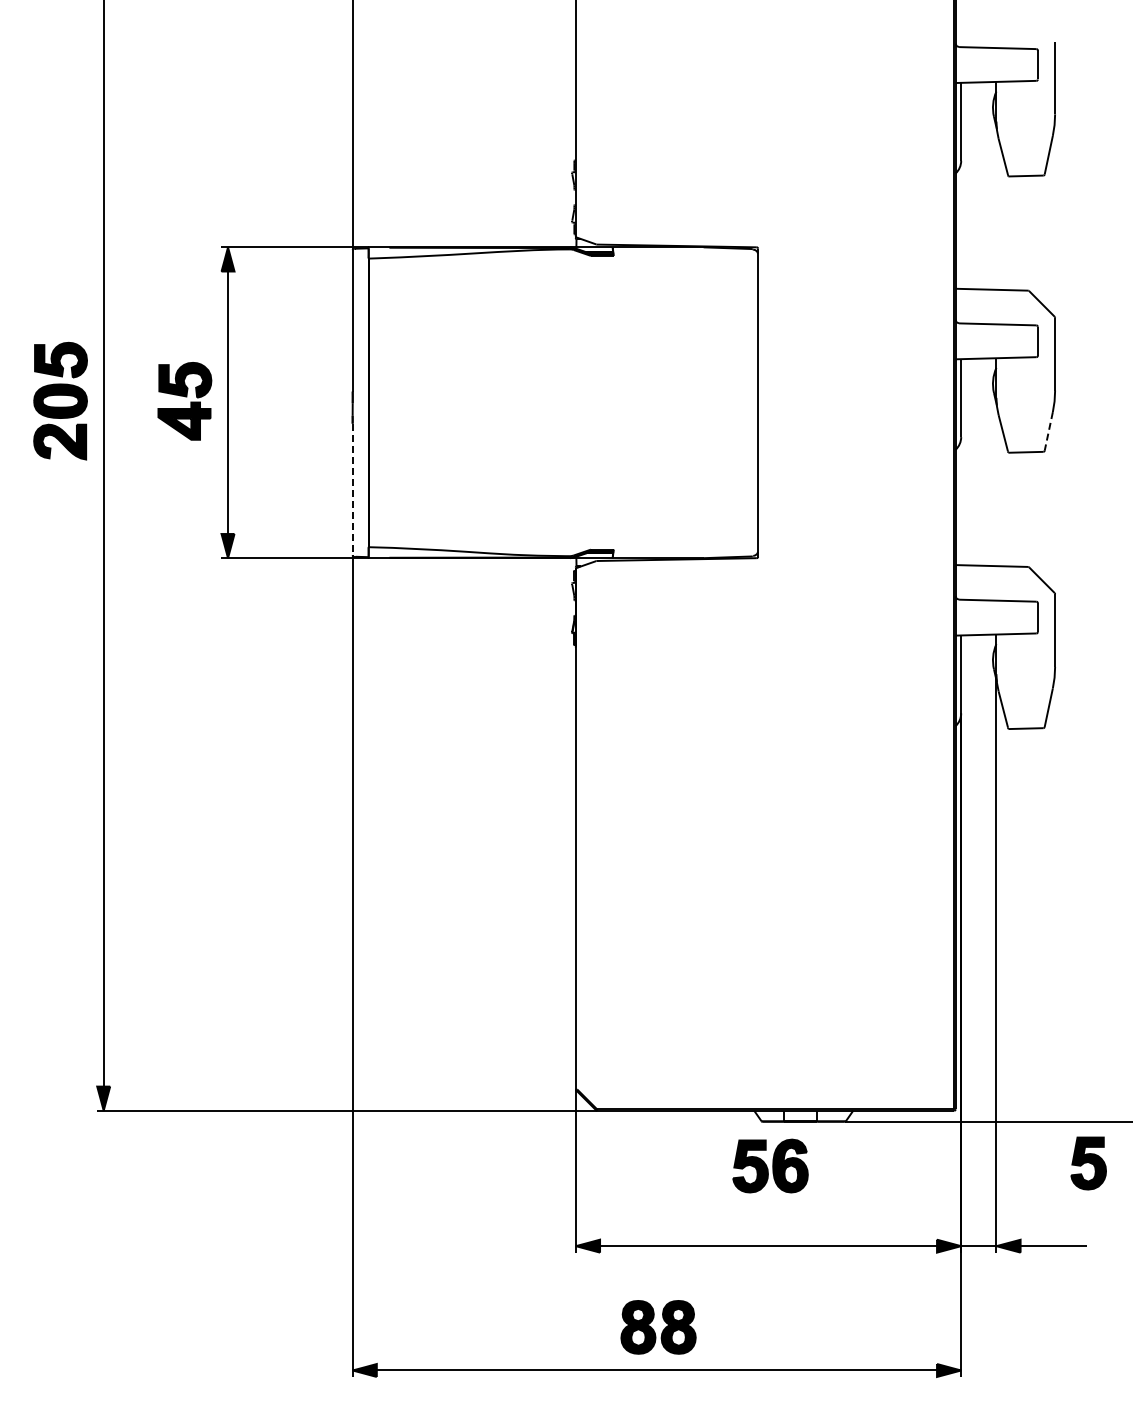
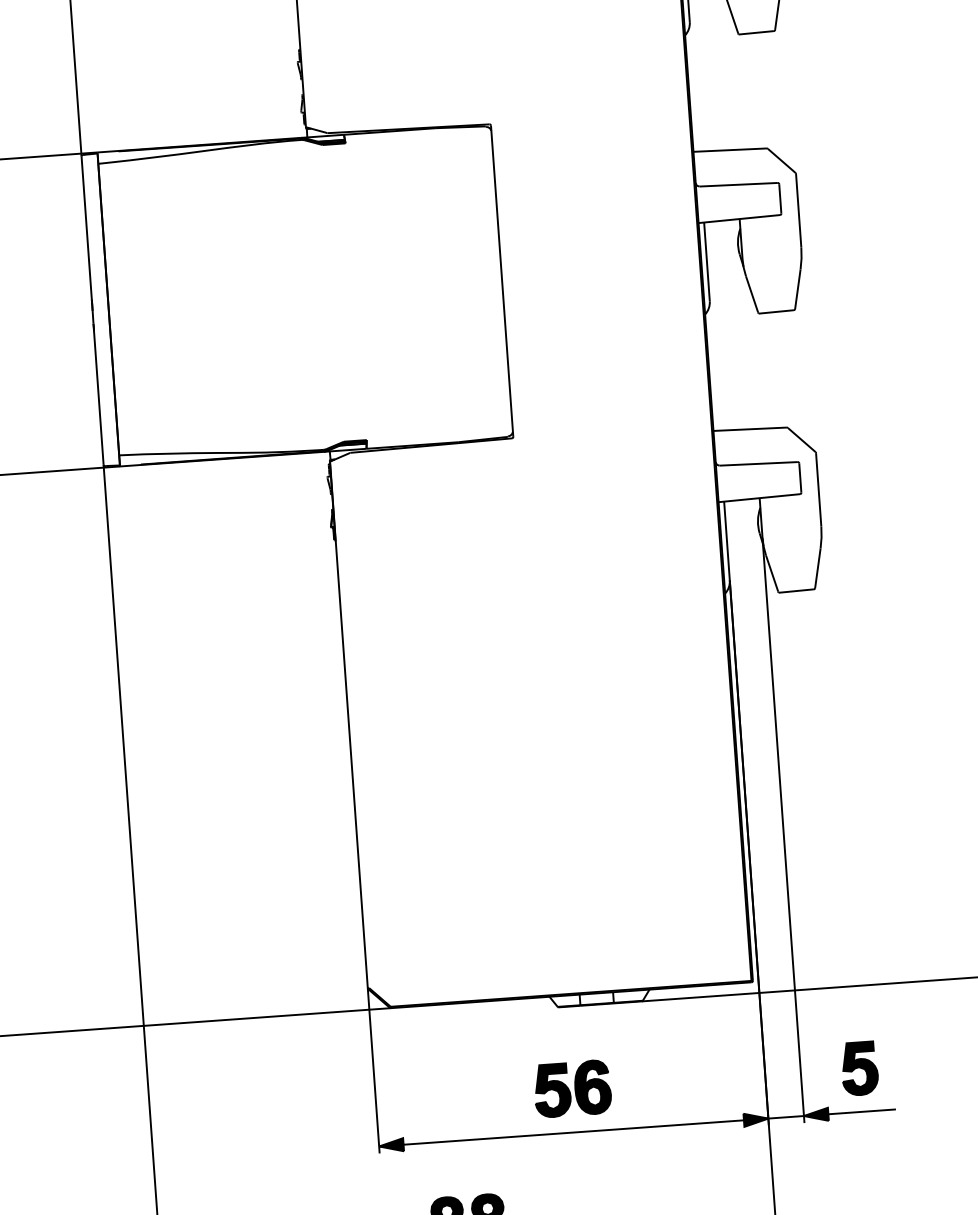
line: (1048, 431) -> (797, 289), dashed -> solid
line: (352, 489) -> (98, 398), dashed -> solid
part: (1088, 1163) -> (859, 1068), moved
part: (770, 1165) -> (572, 1088), moved

